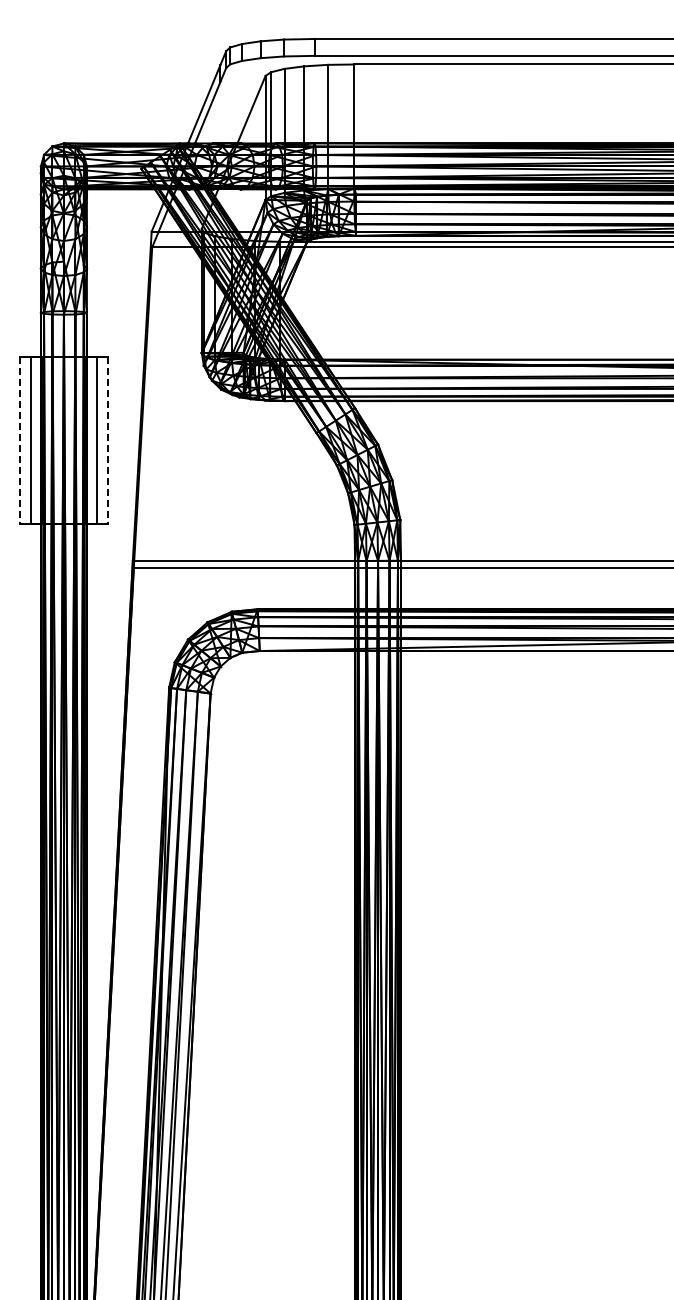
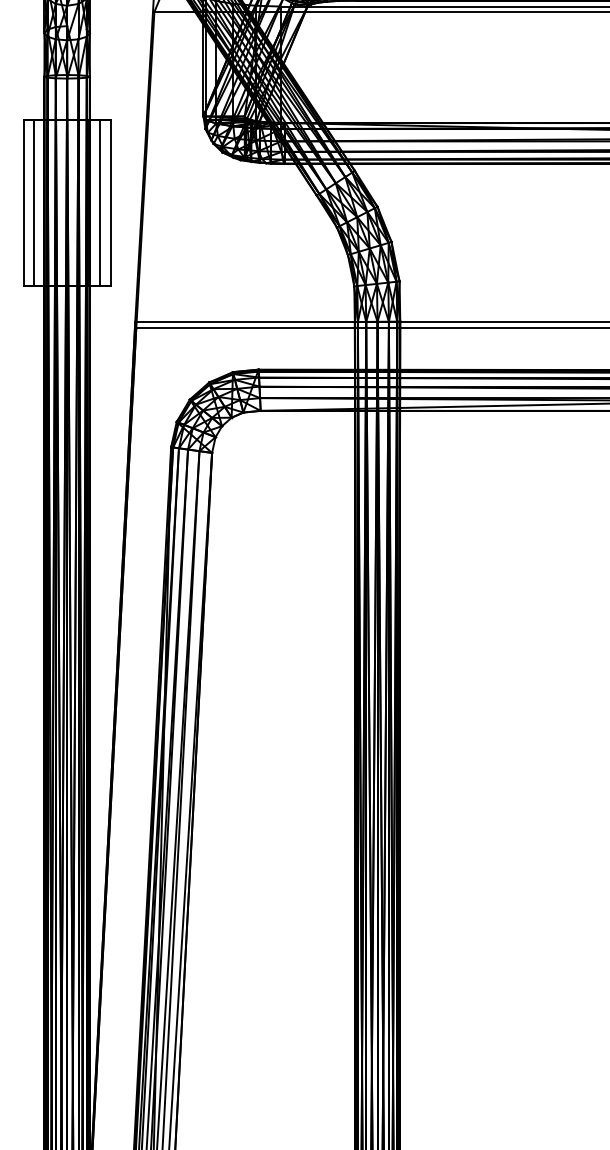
line: (20, 440) -> (24, 202), dashed -> solid
line: (107, 440) -> (110, 202), dashed -> solid

